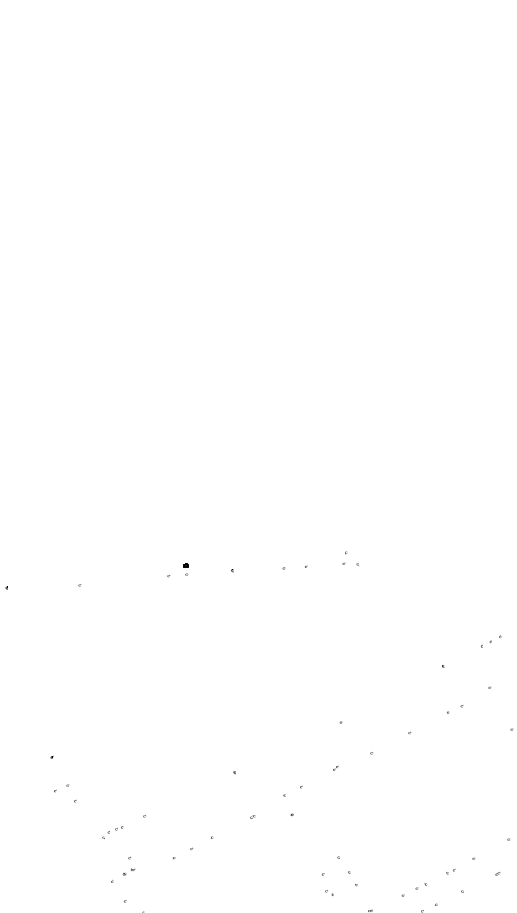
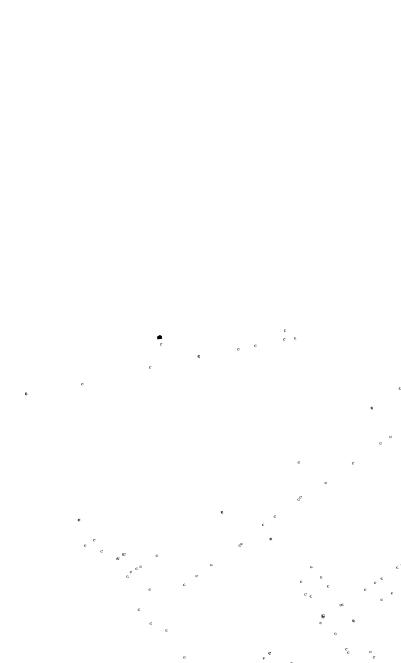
part: (185, 569) -> (159, 340), moved
part: (128, 871) -> (120, 556), moved

